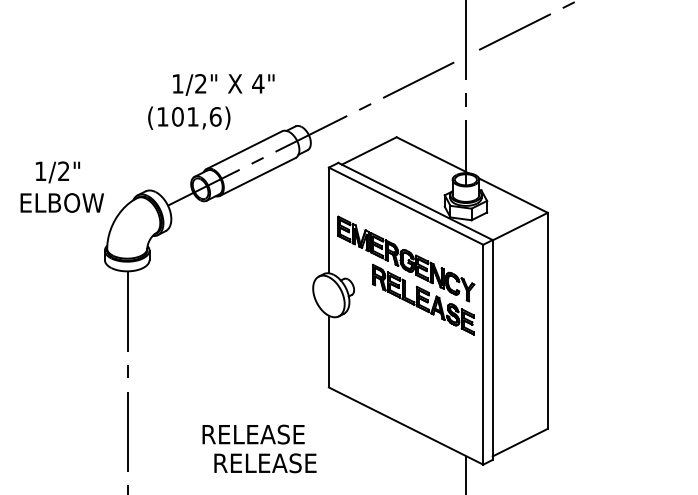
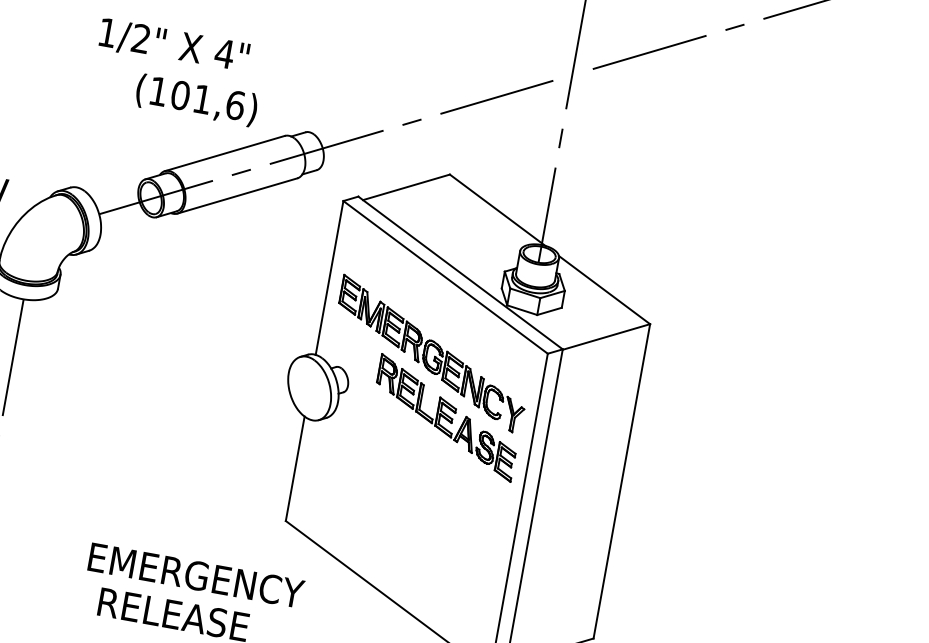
text: (223, 84) -> (173, 45), moved
text: (189, 117) -> (197, 99), moved
text: (277, 434) -> (198, 575), RELEASE -> EMERGENCY

